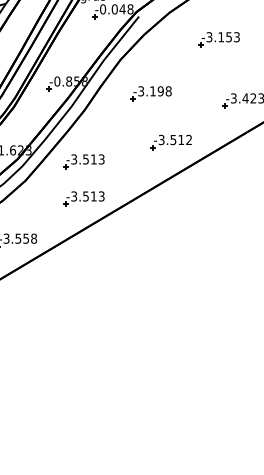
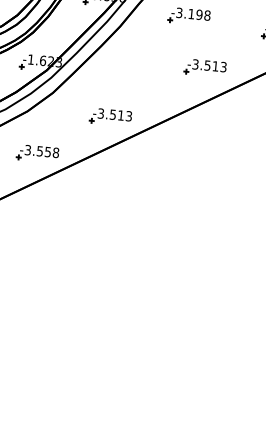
text: (189, 140) -> (223, 67), -3.512 -> -3.513
part: (83, 161) -> (113, 78), removed

